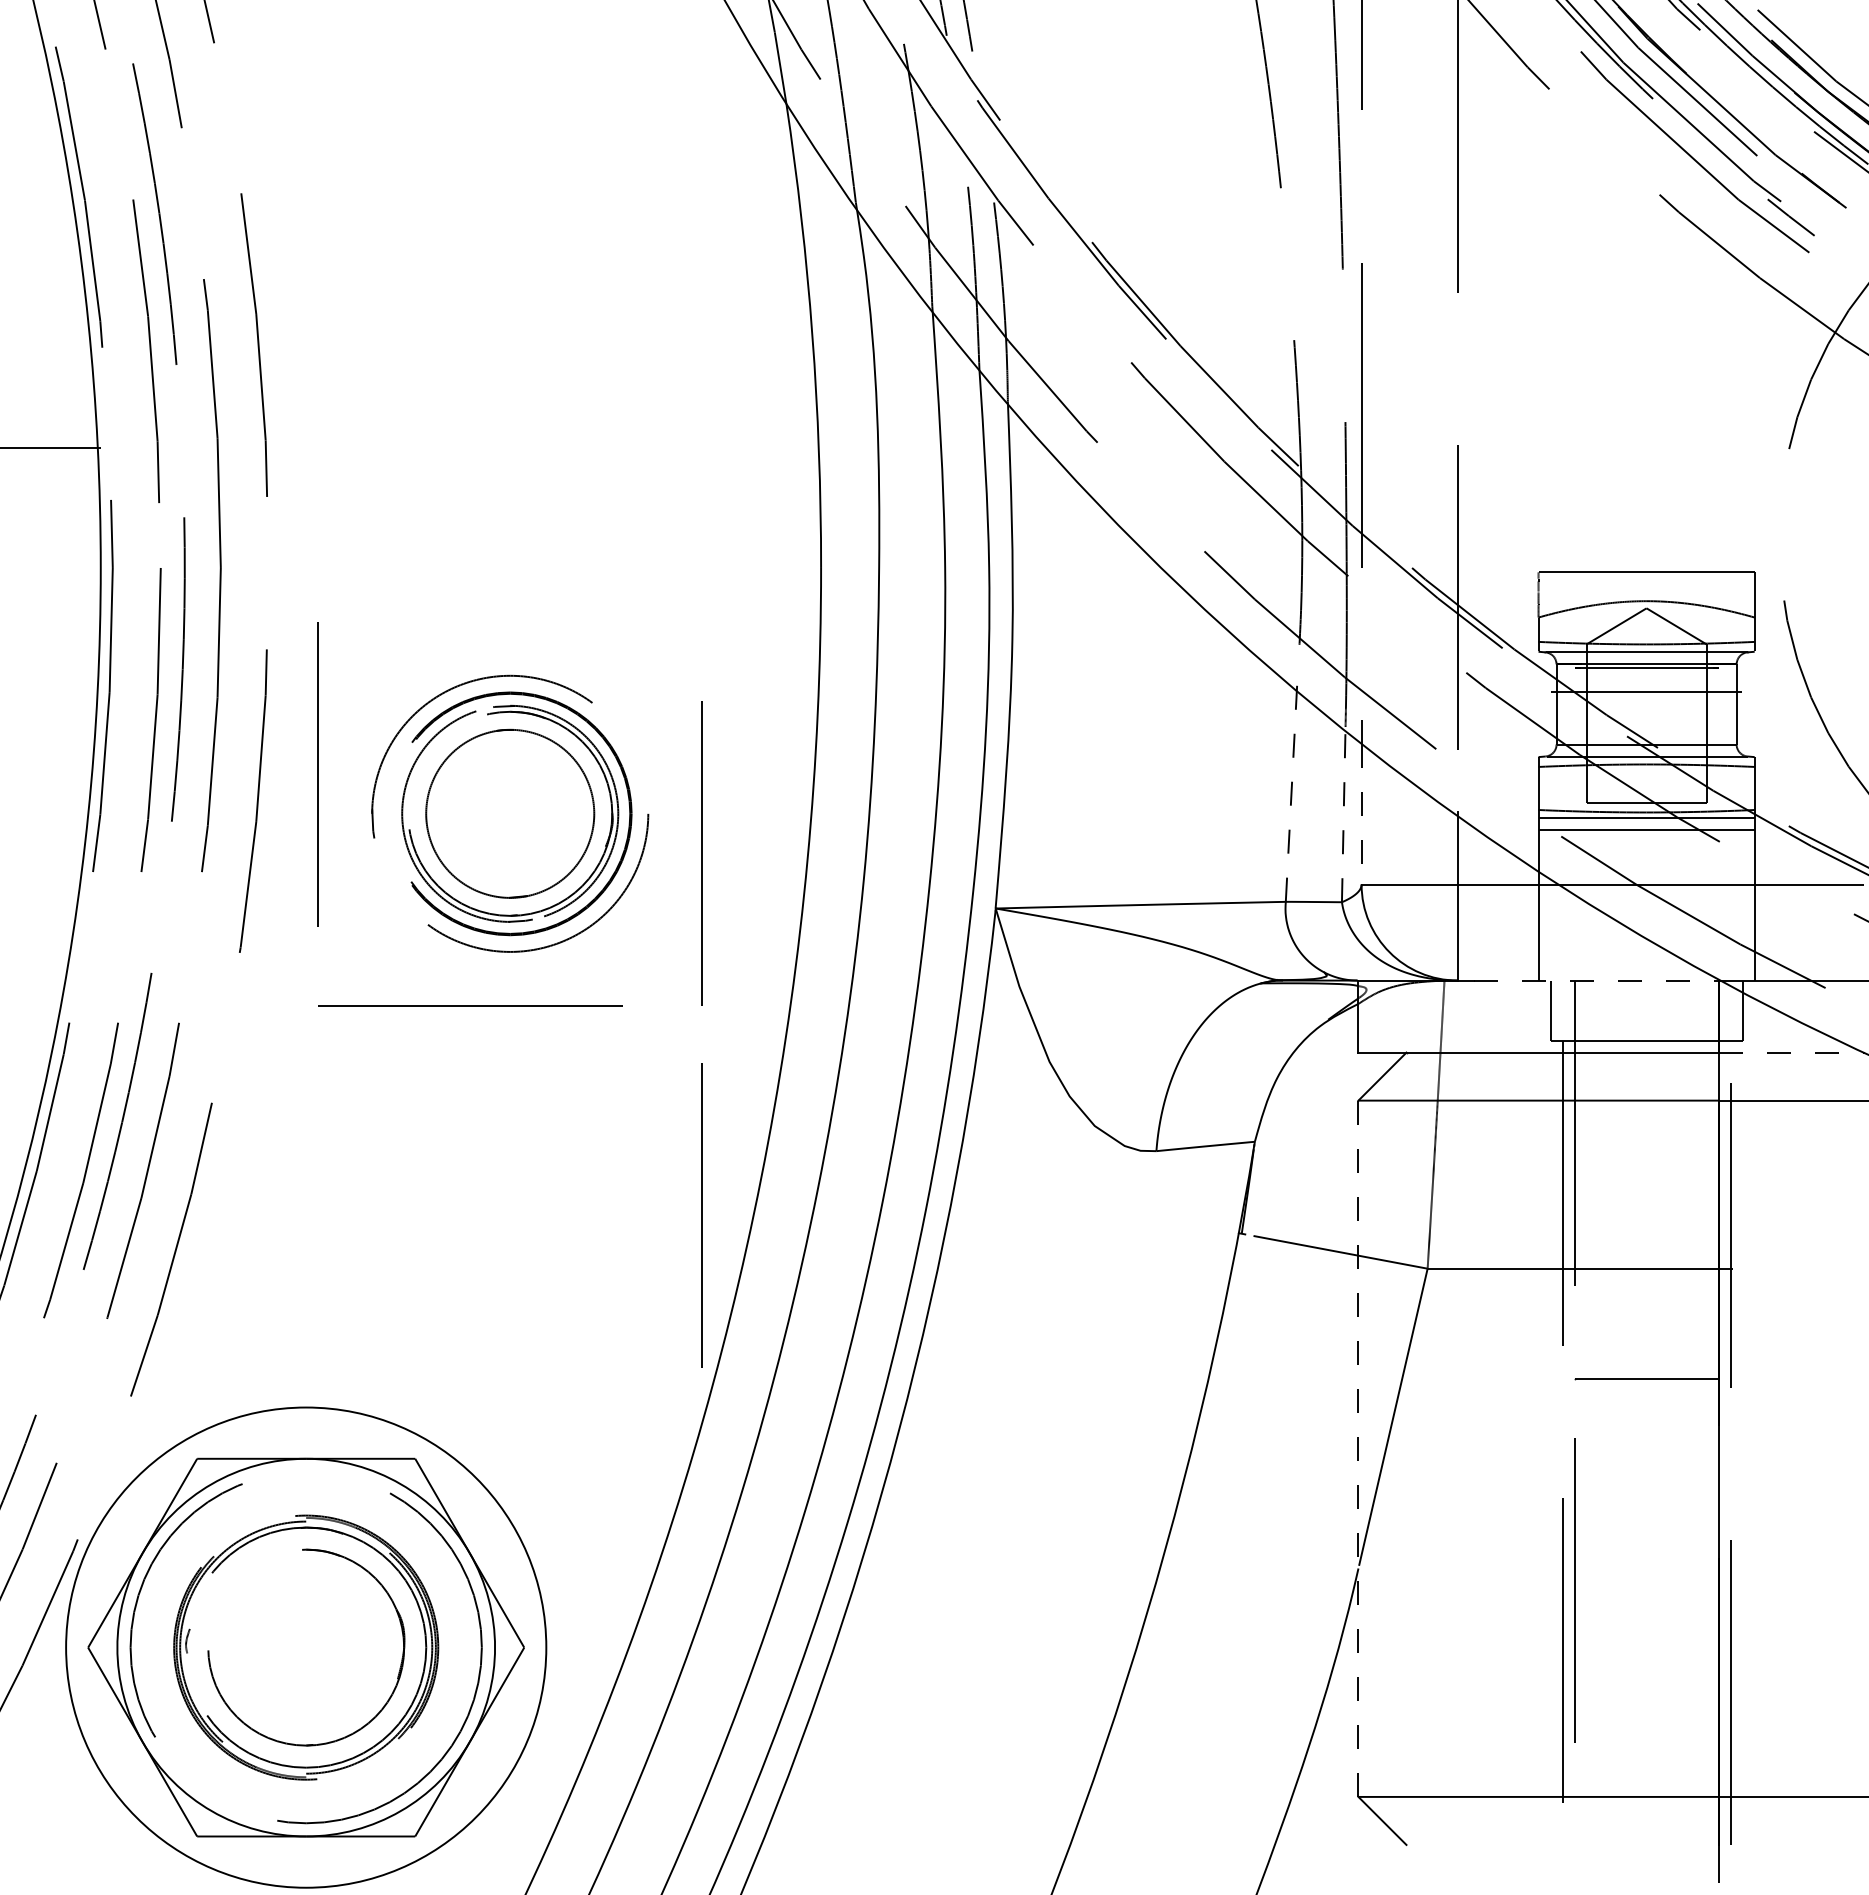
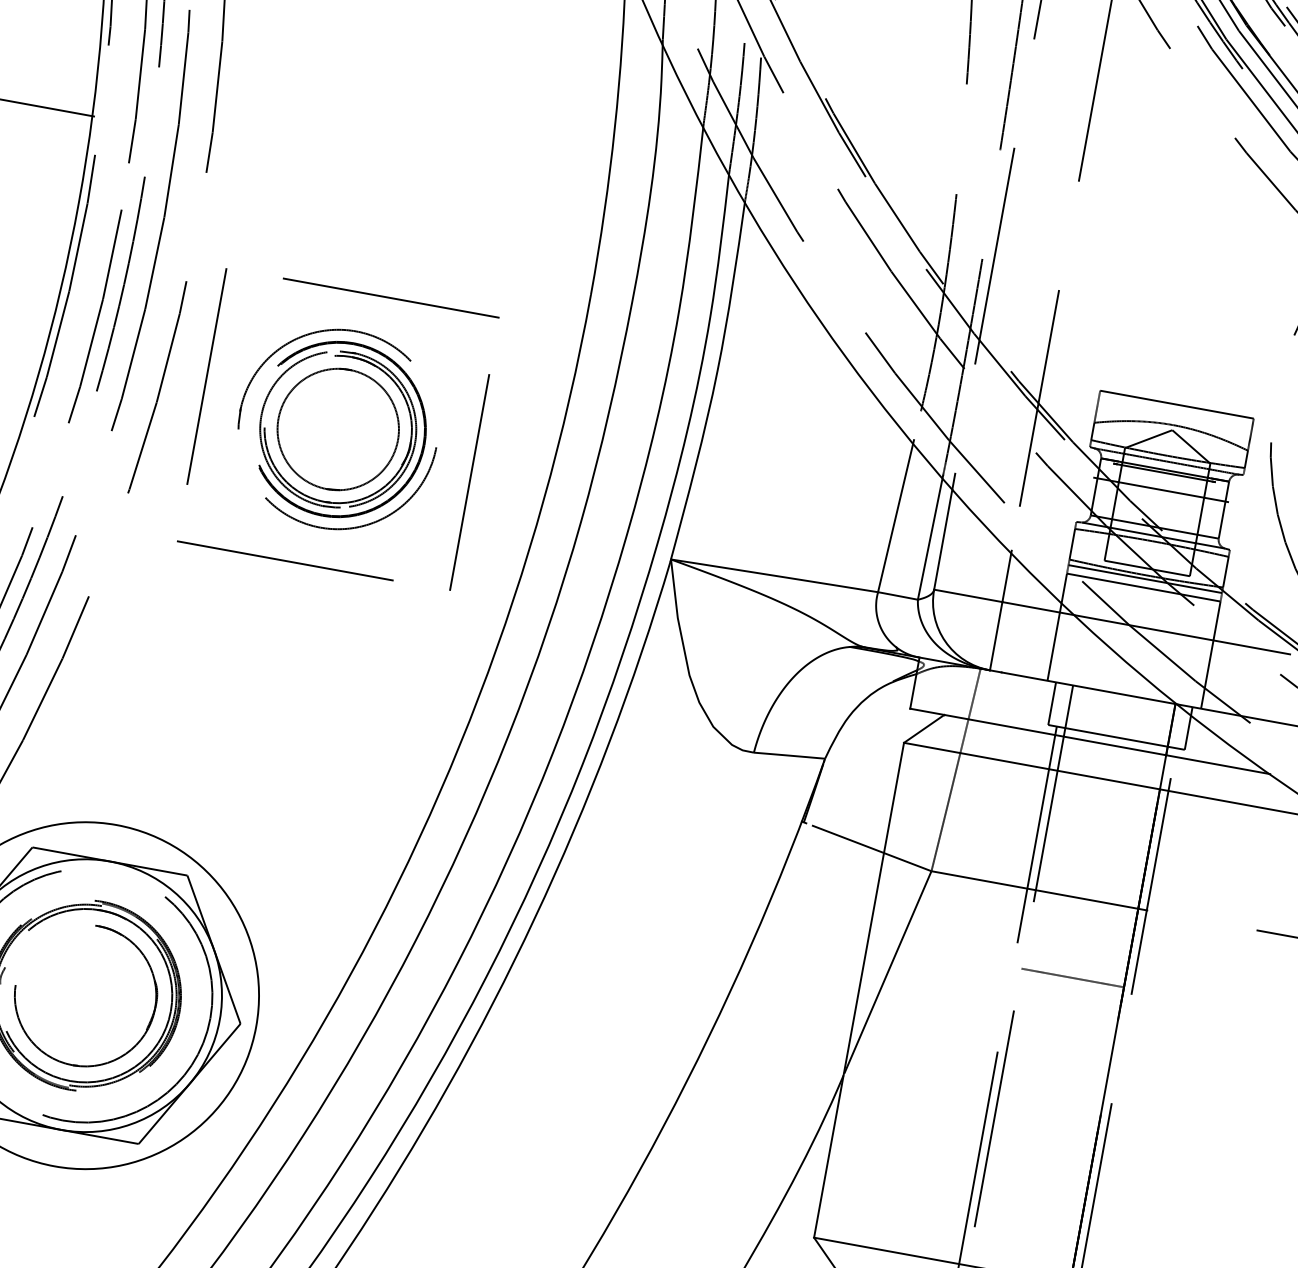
line: (549, 621) -> (391, 297), added
line: (1291, 794) -> (895, 516), dashed -> solid
line: (1343, 814) -> (930, 537), dashed -> solid
line: (1361, 814) -> (943, 539), dashed -> solid
line: (1596, 980) -> (1088, 688), dashed -> solid
line: (1792, 1052) -> (1218, 764), dashed -> solid
line: (701, 1215) -> (422, 739), removed
line: (1358, 1449) -> (858, 990), dashed -> solid

